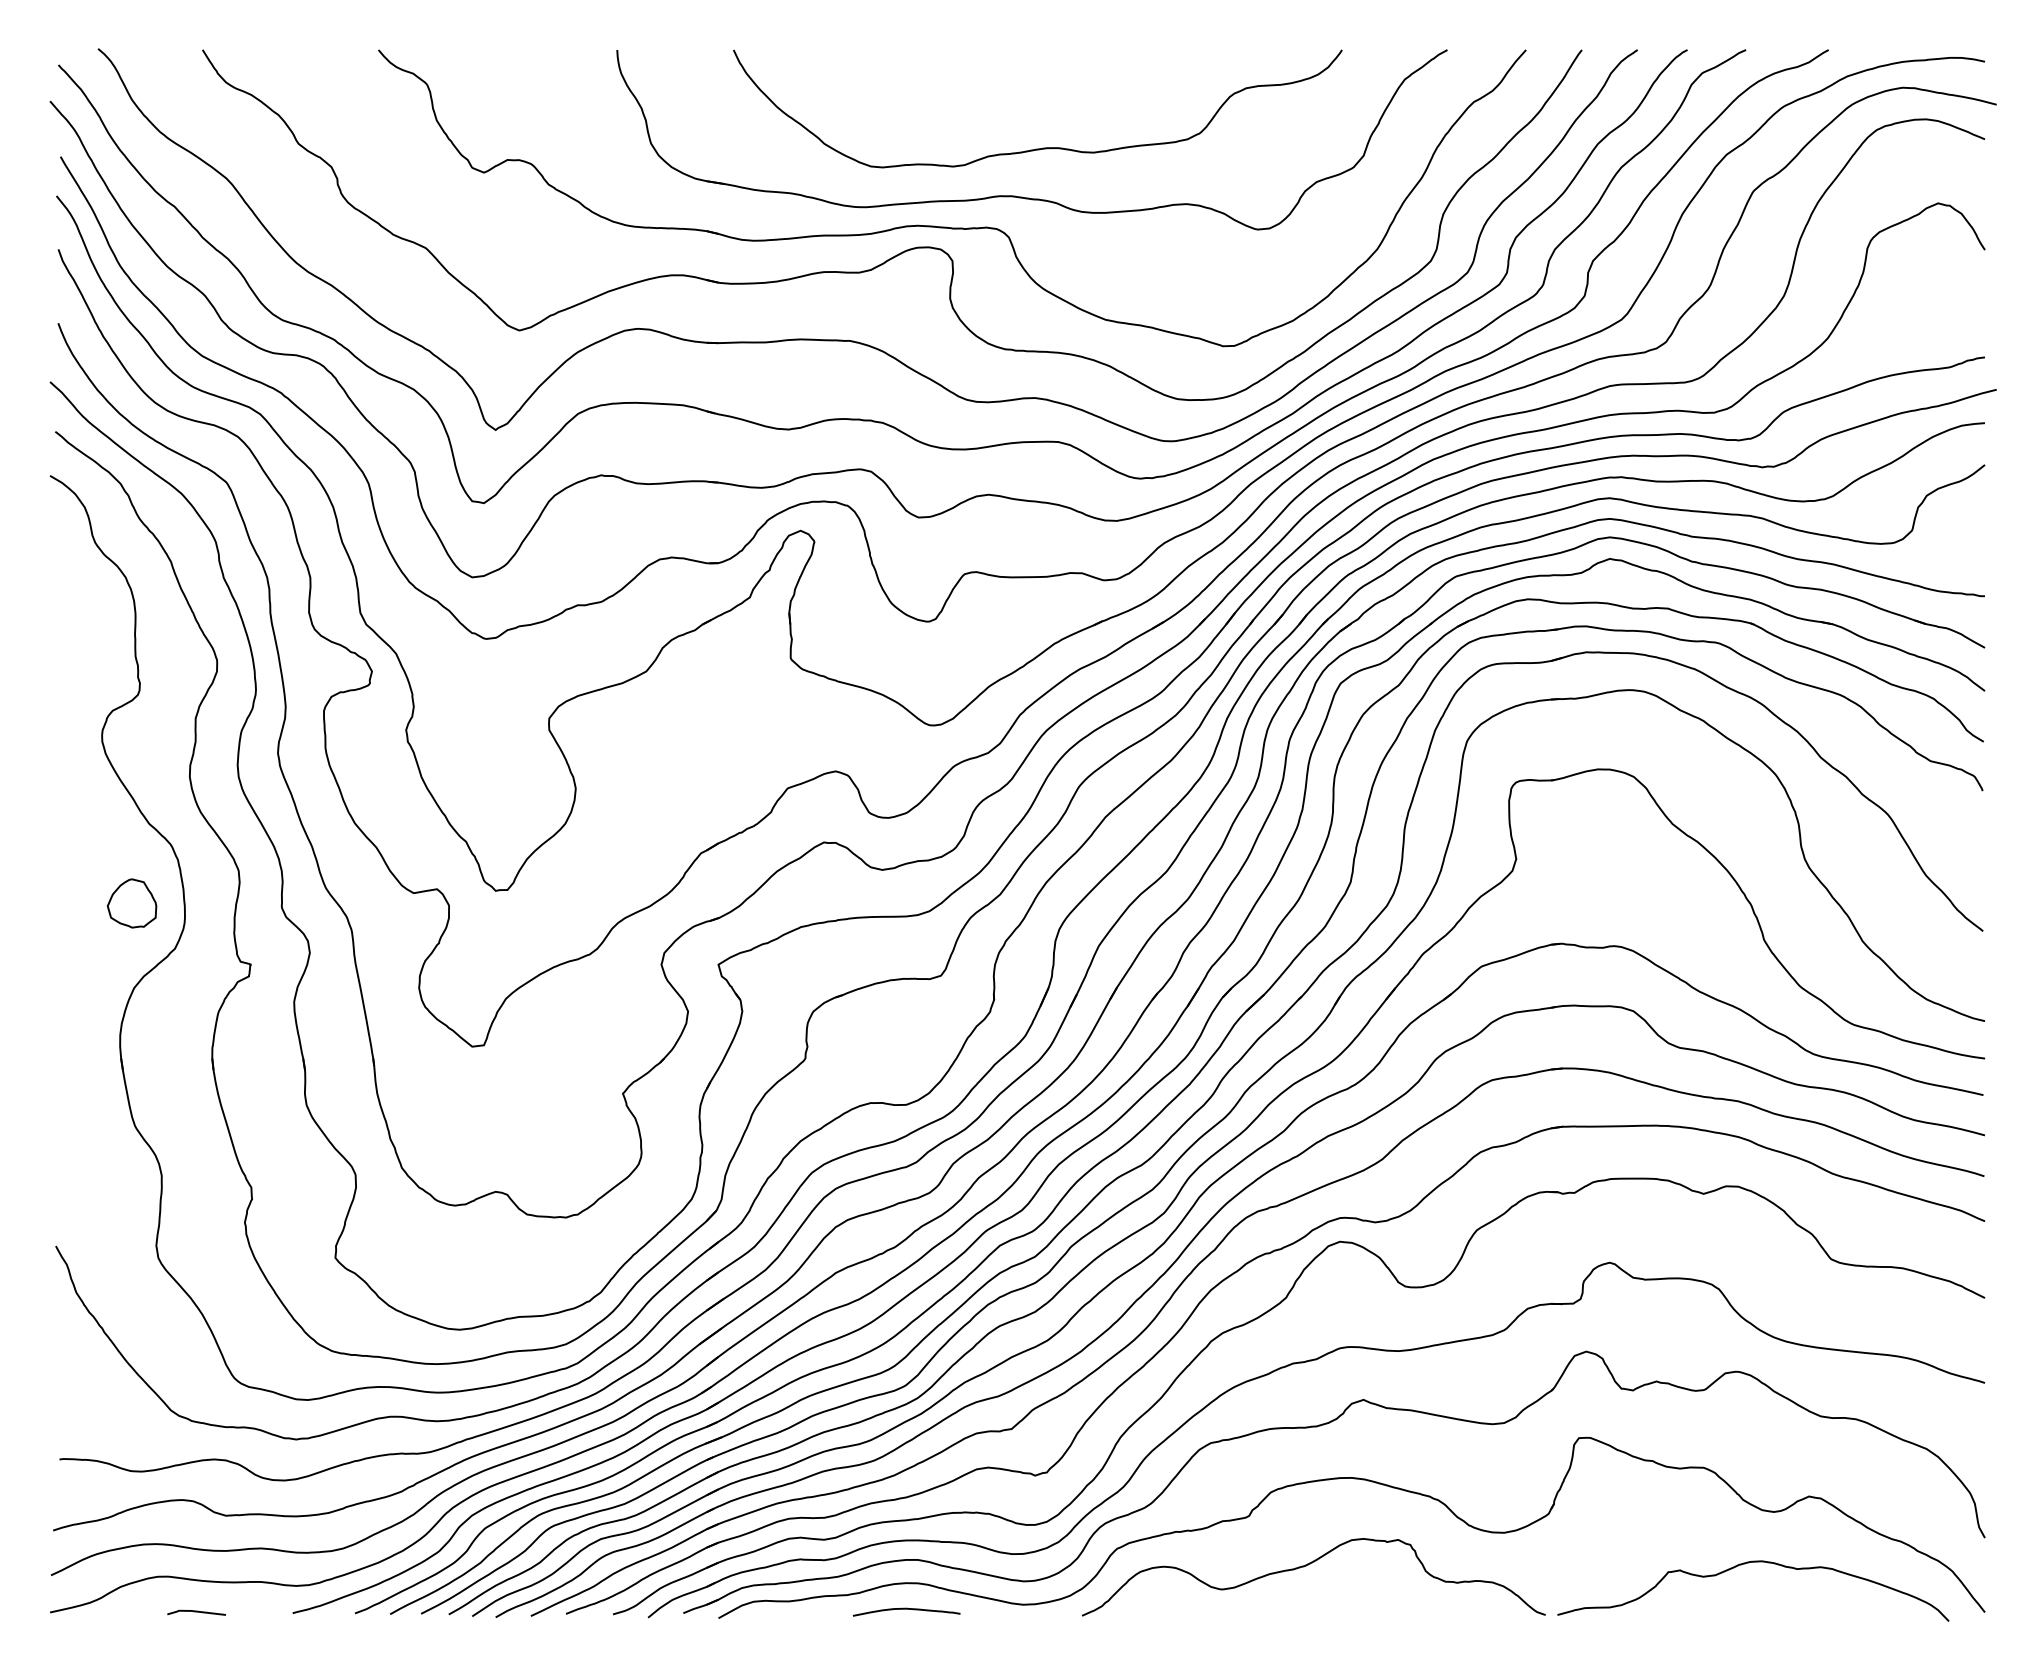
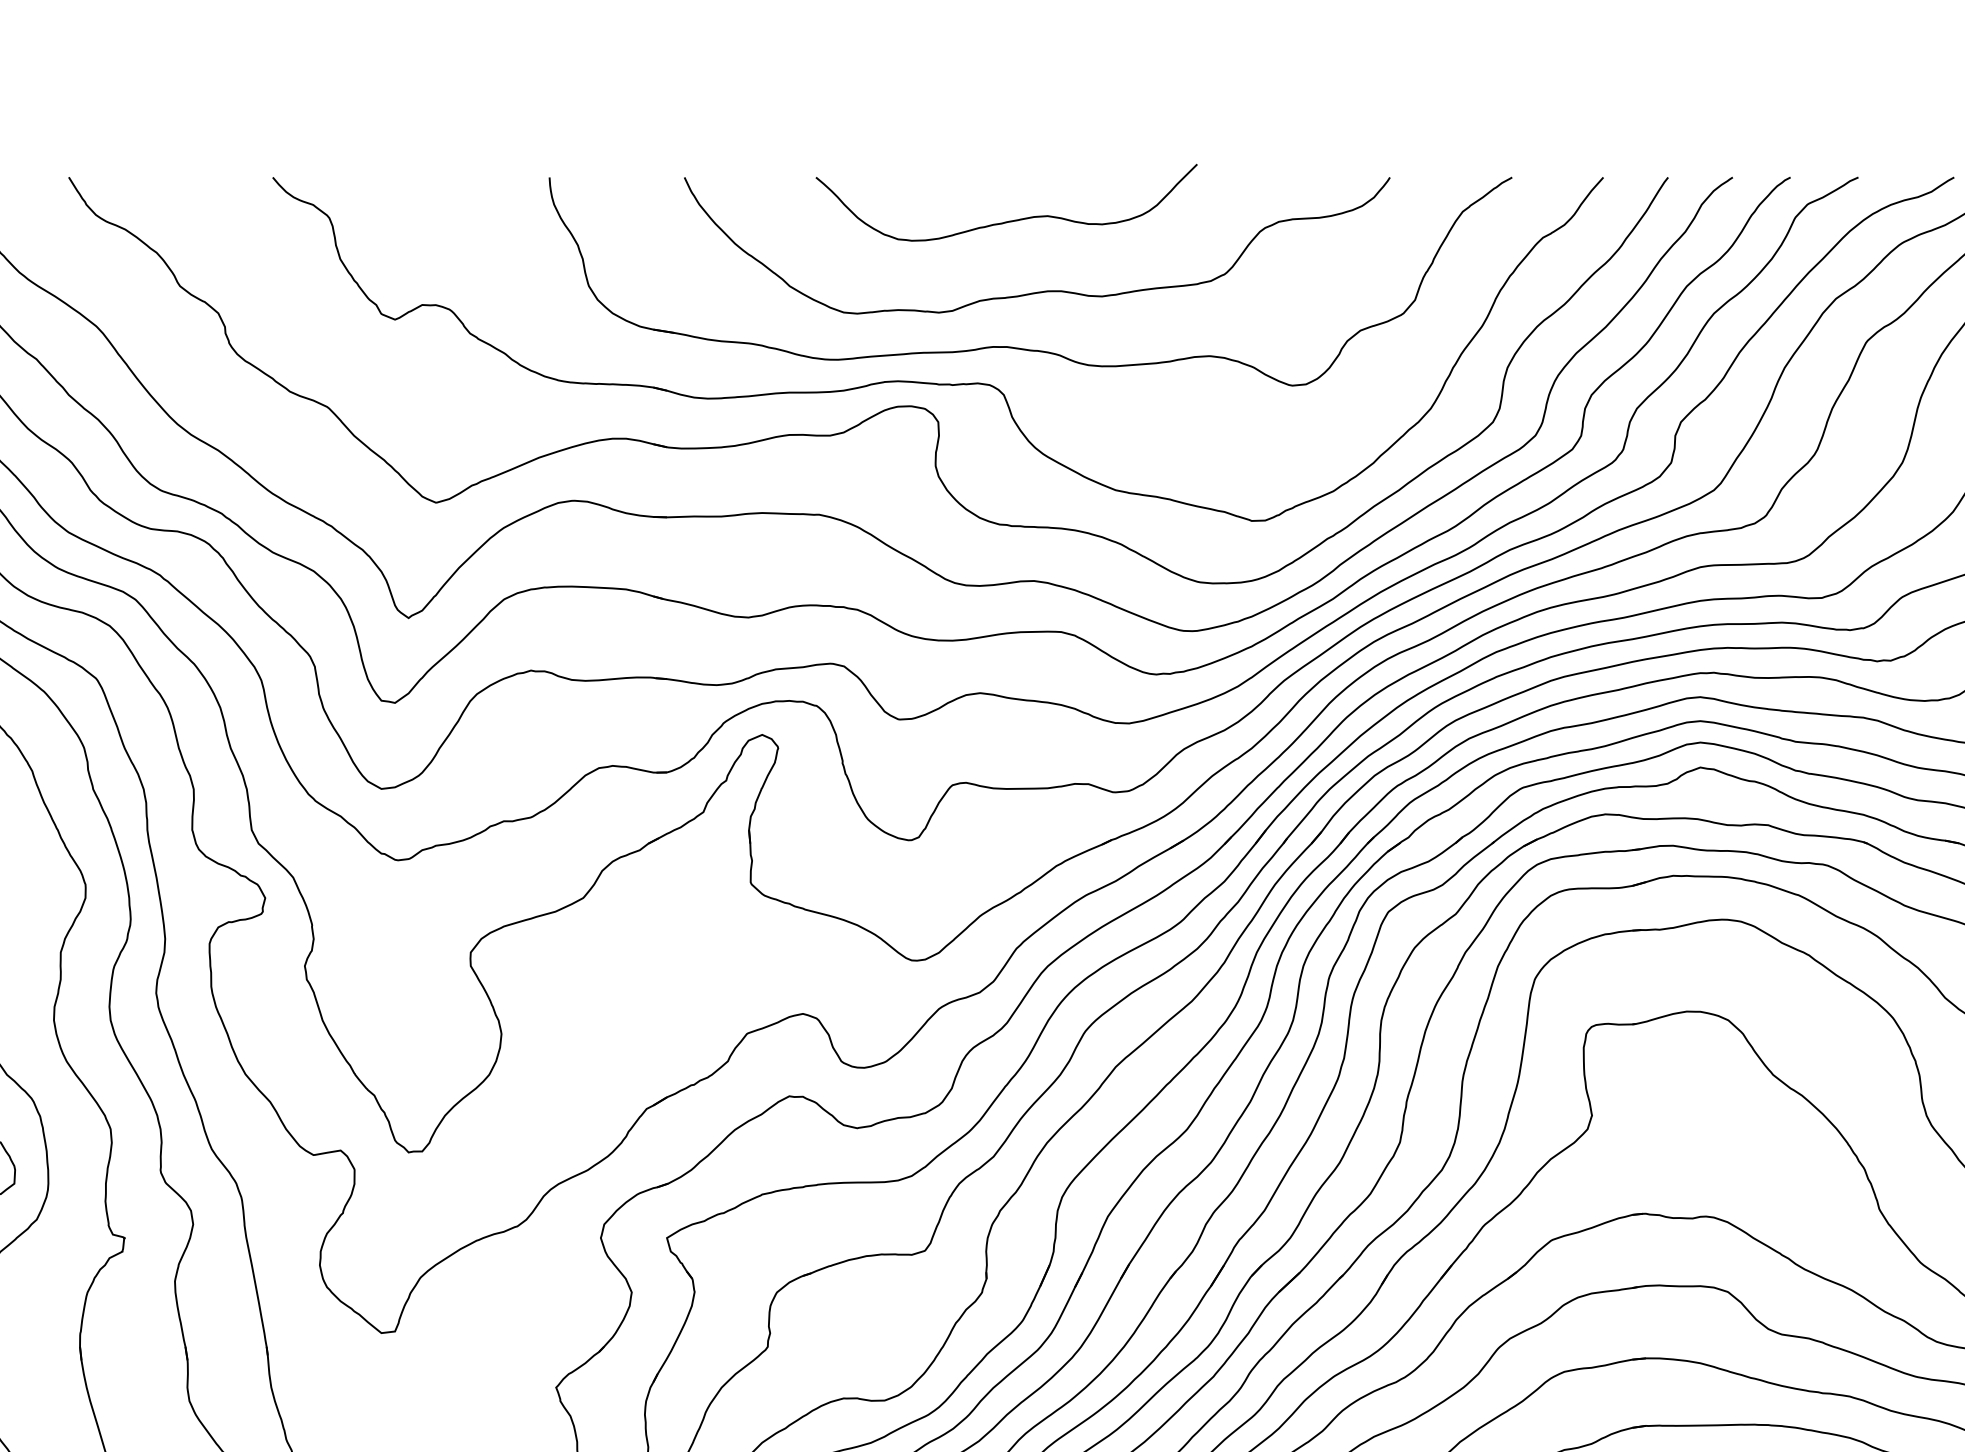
curve: (1016, 86) -> (1012, 219), added

